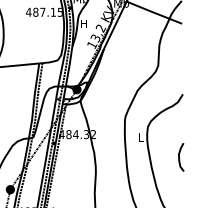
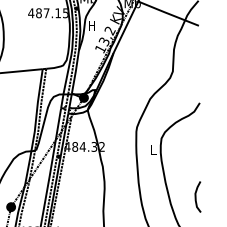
curve: (179, 157) -> (196, 197), moved

